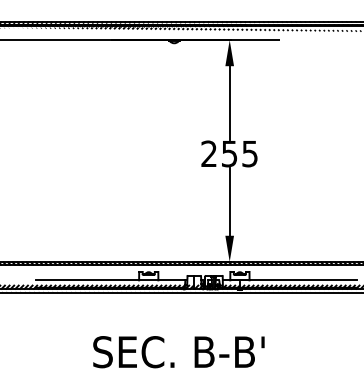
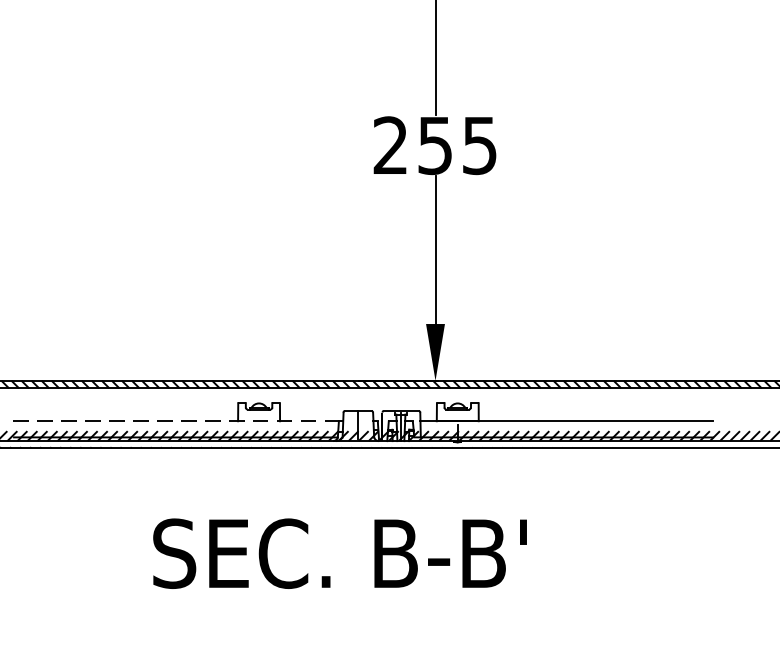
line: (110, 280) -> (175, 421), solid -> dashed
text: (178, 352) -> (339, 554), moved

